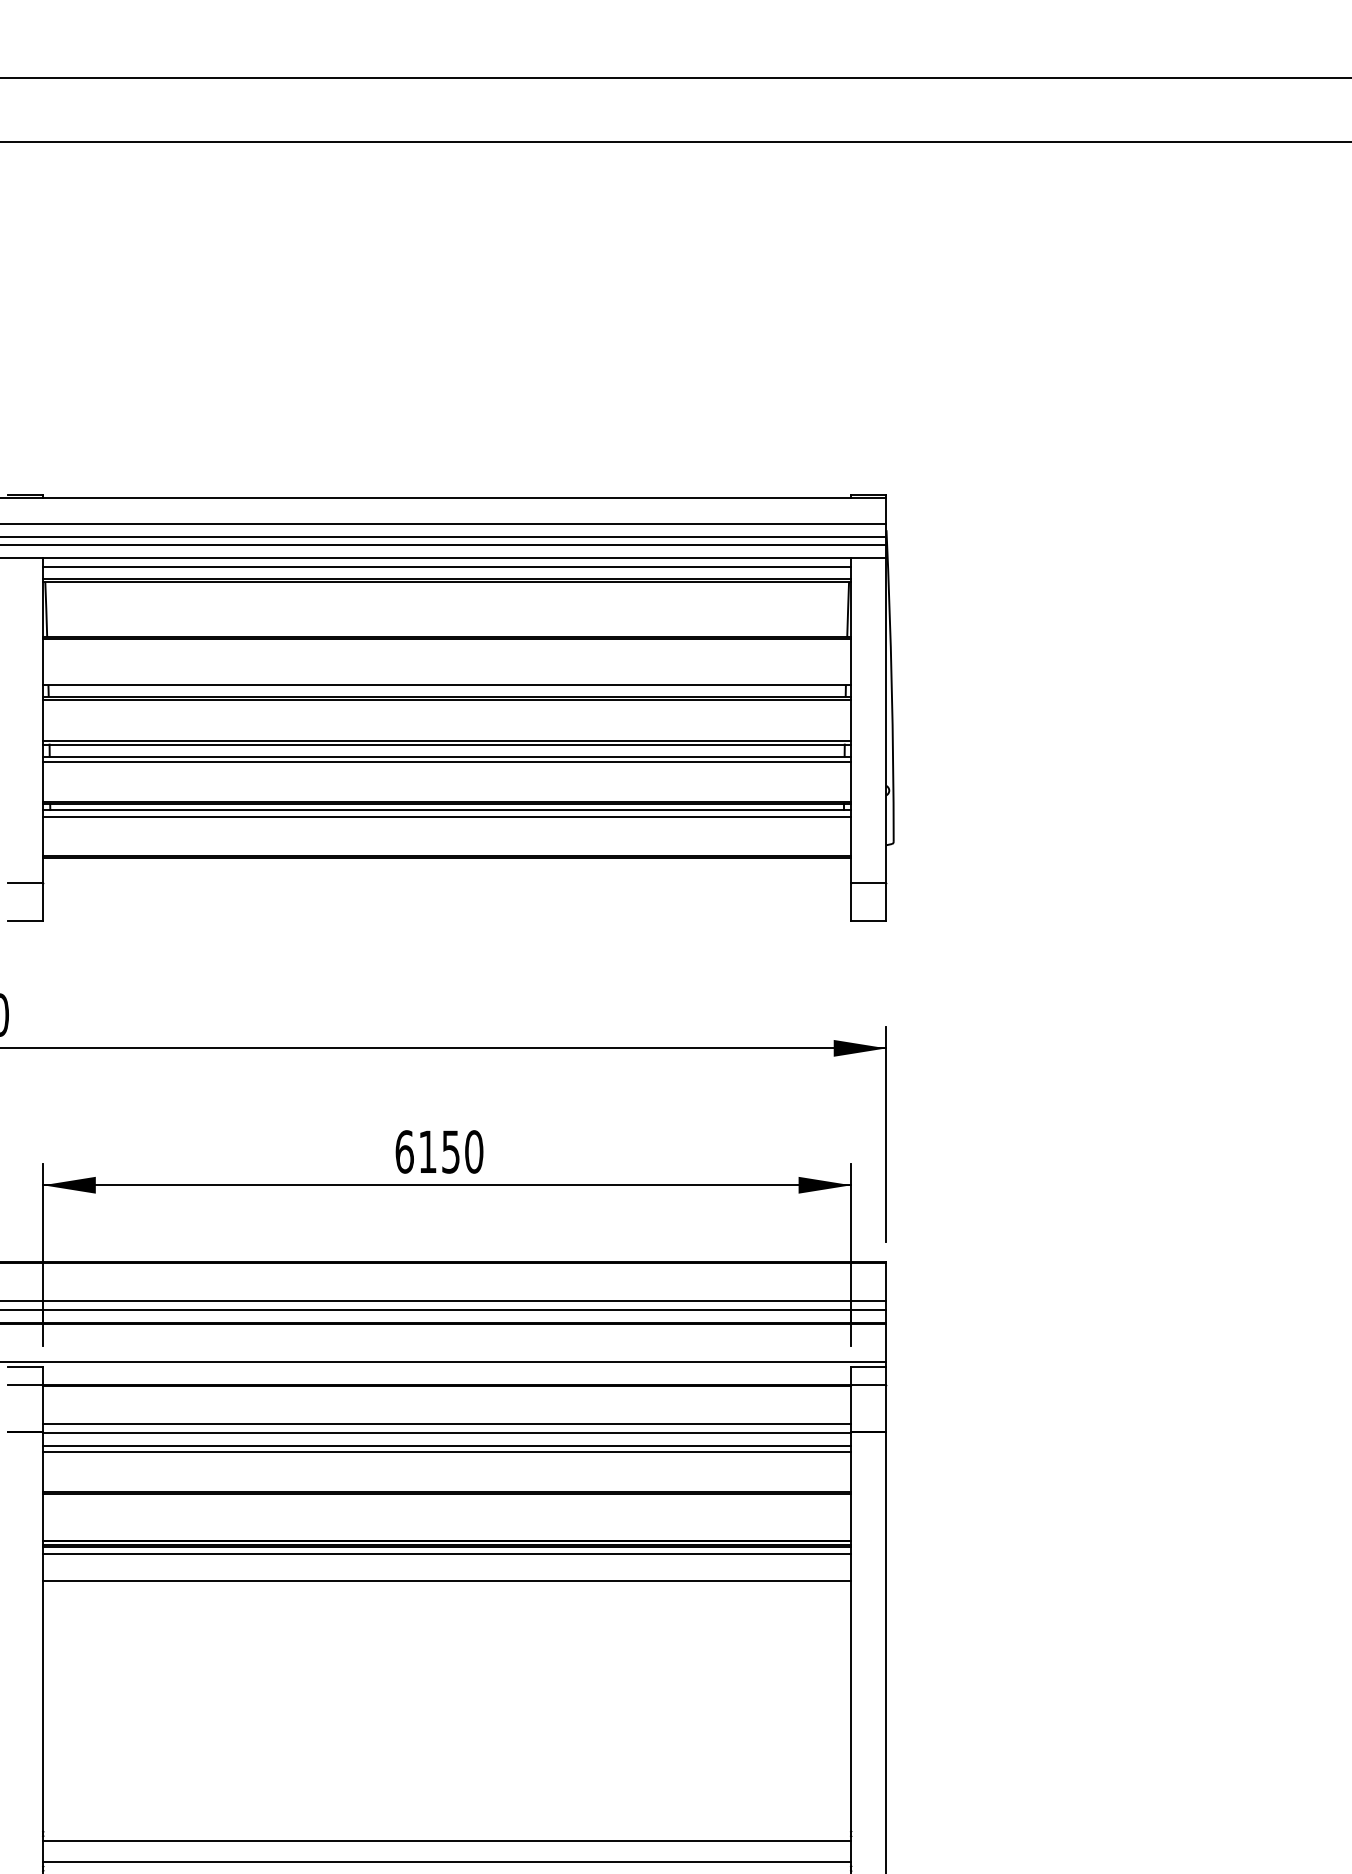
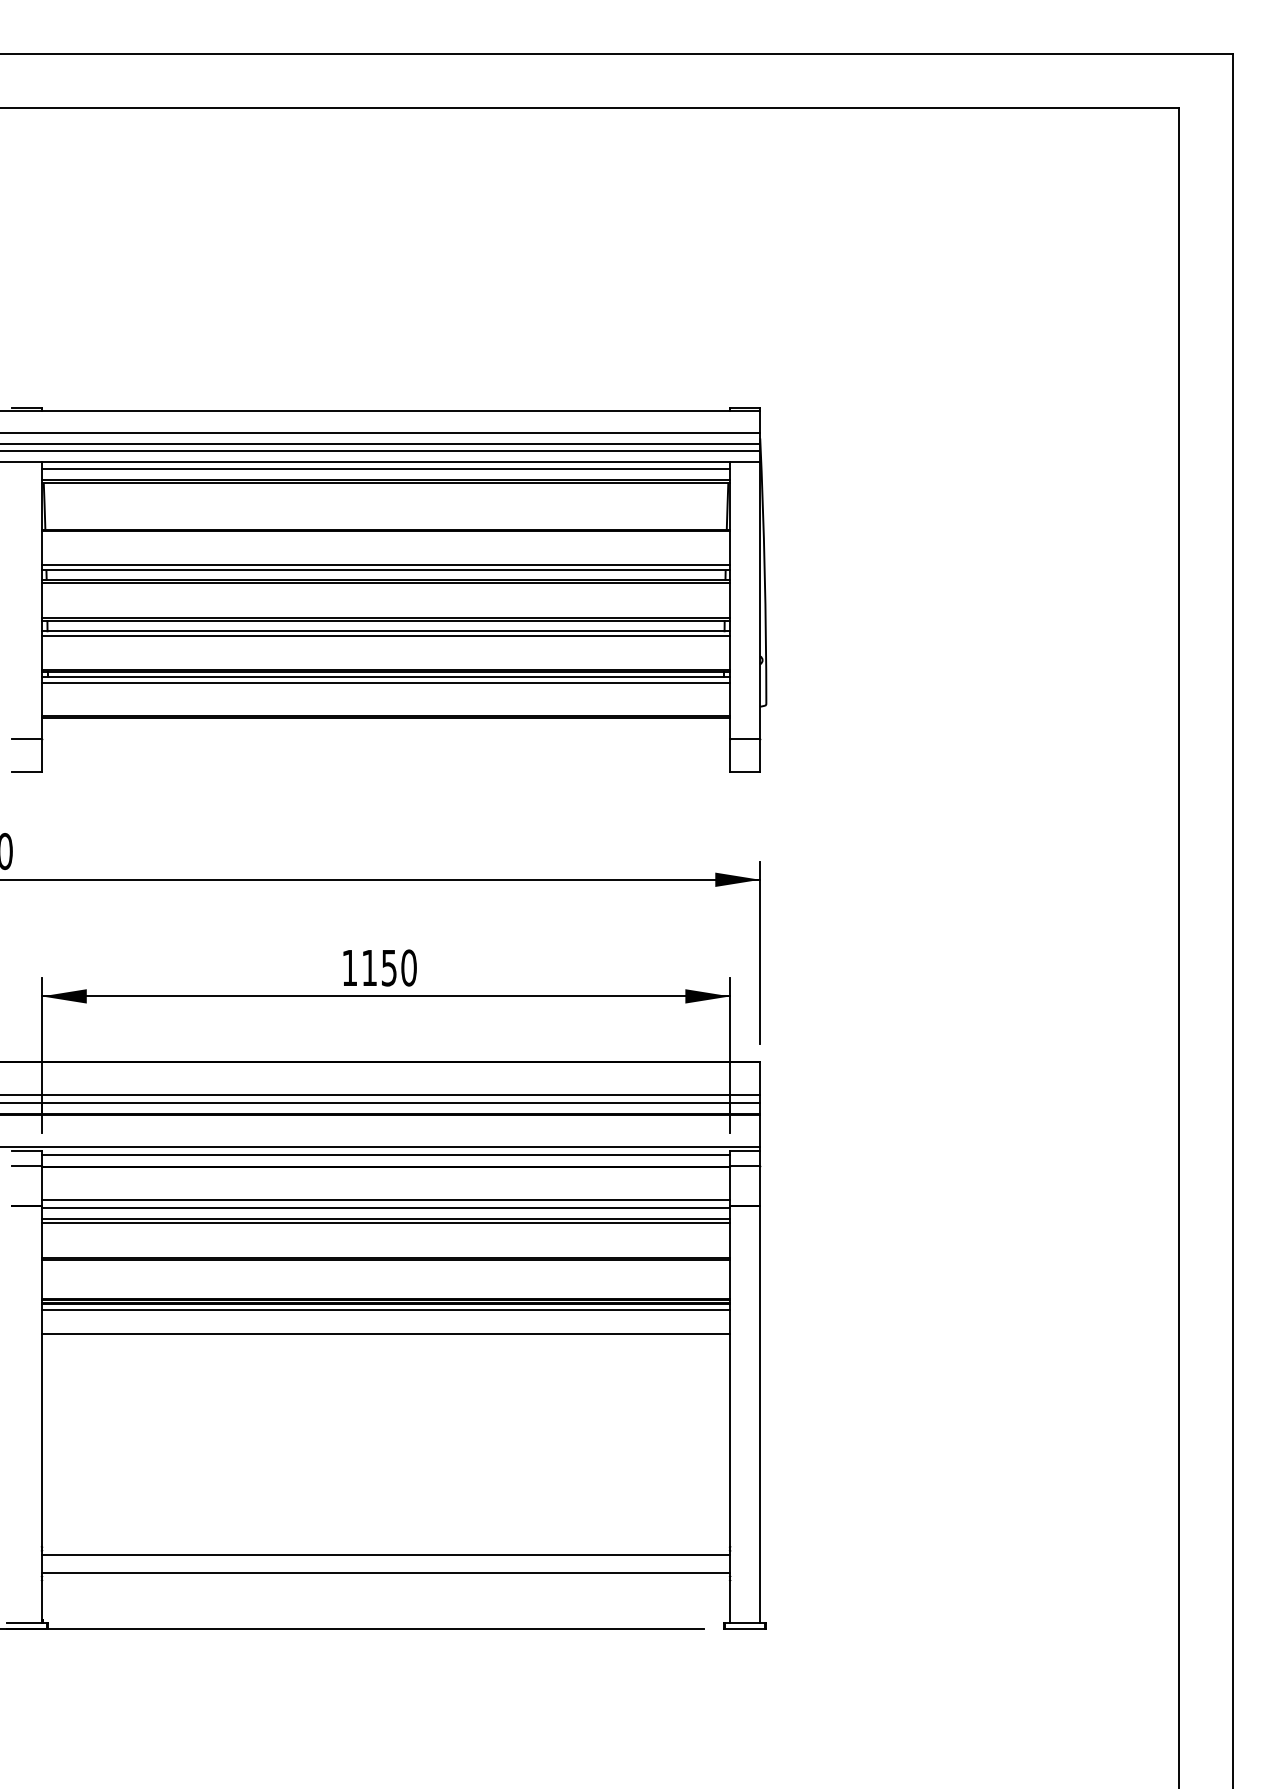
line: (446, 679) -> (385, 565), added
text: (404, 1151) -> (349, 967), 6150 -> 1150
line: (446, 1372) -> (385, 1155), added

